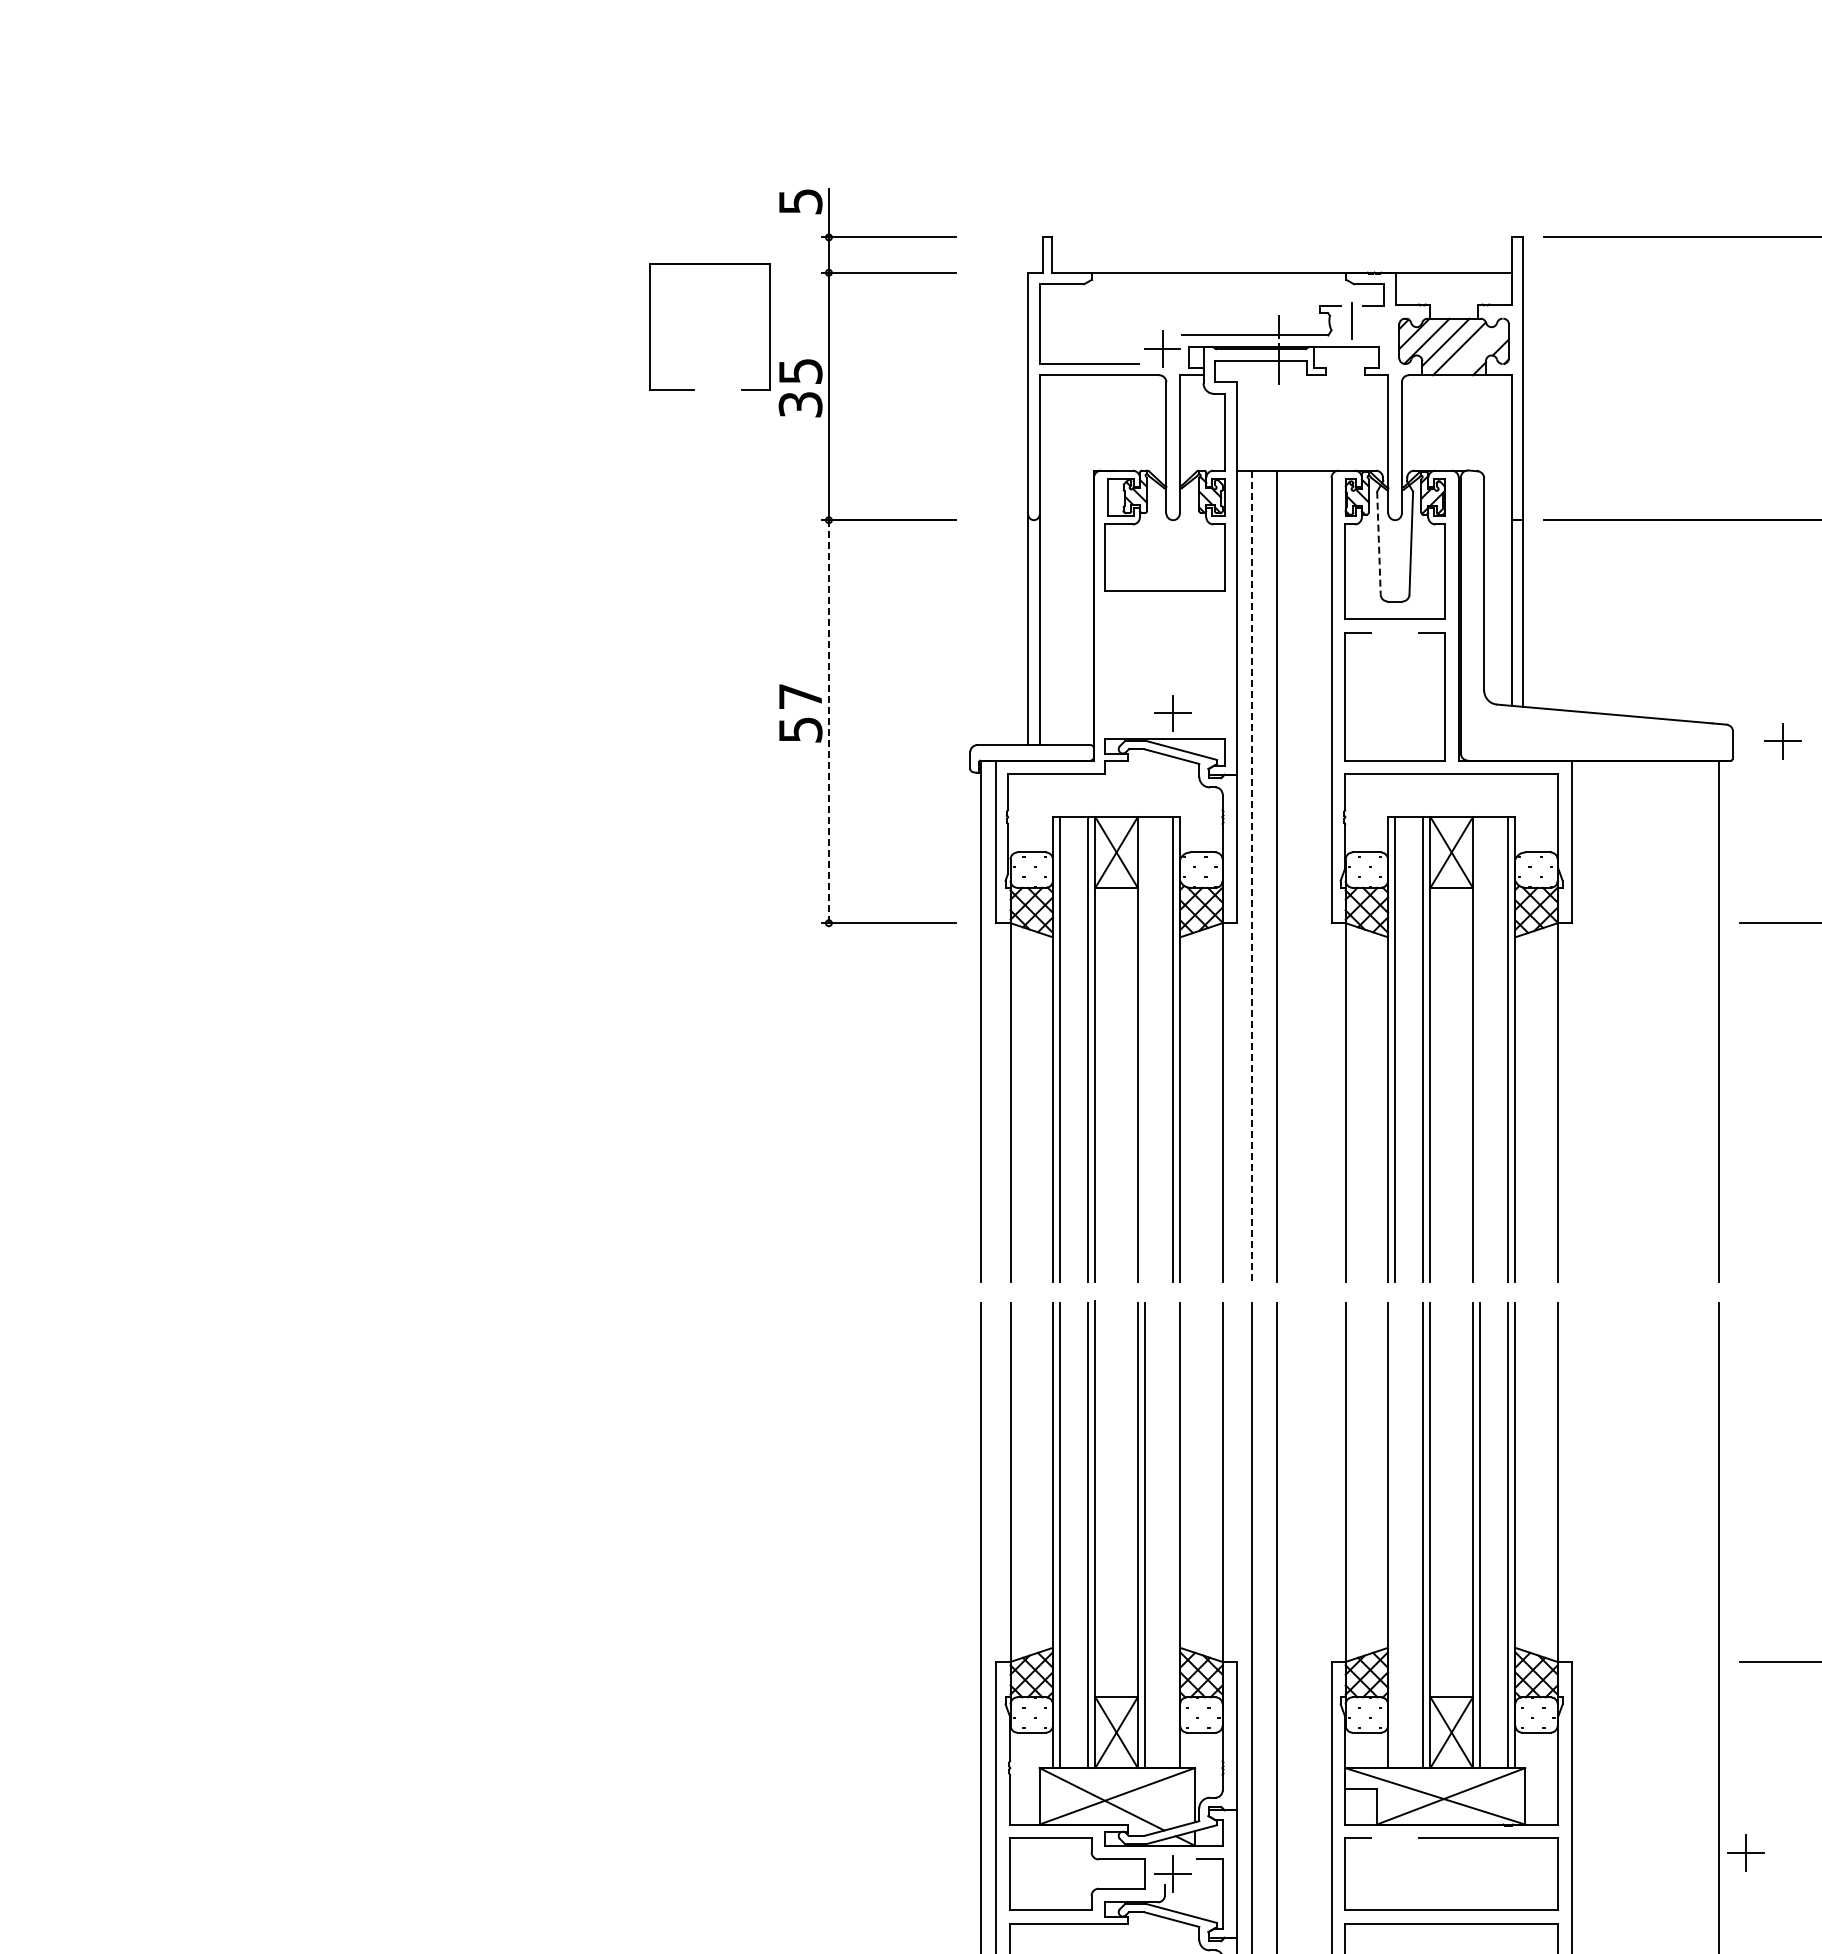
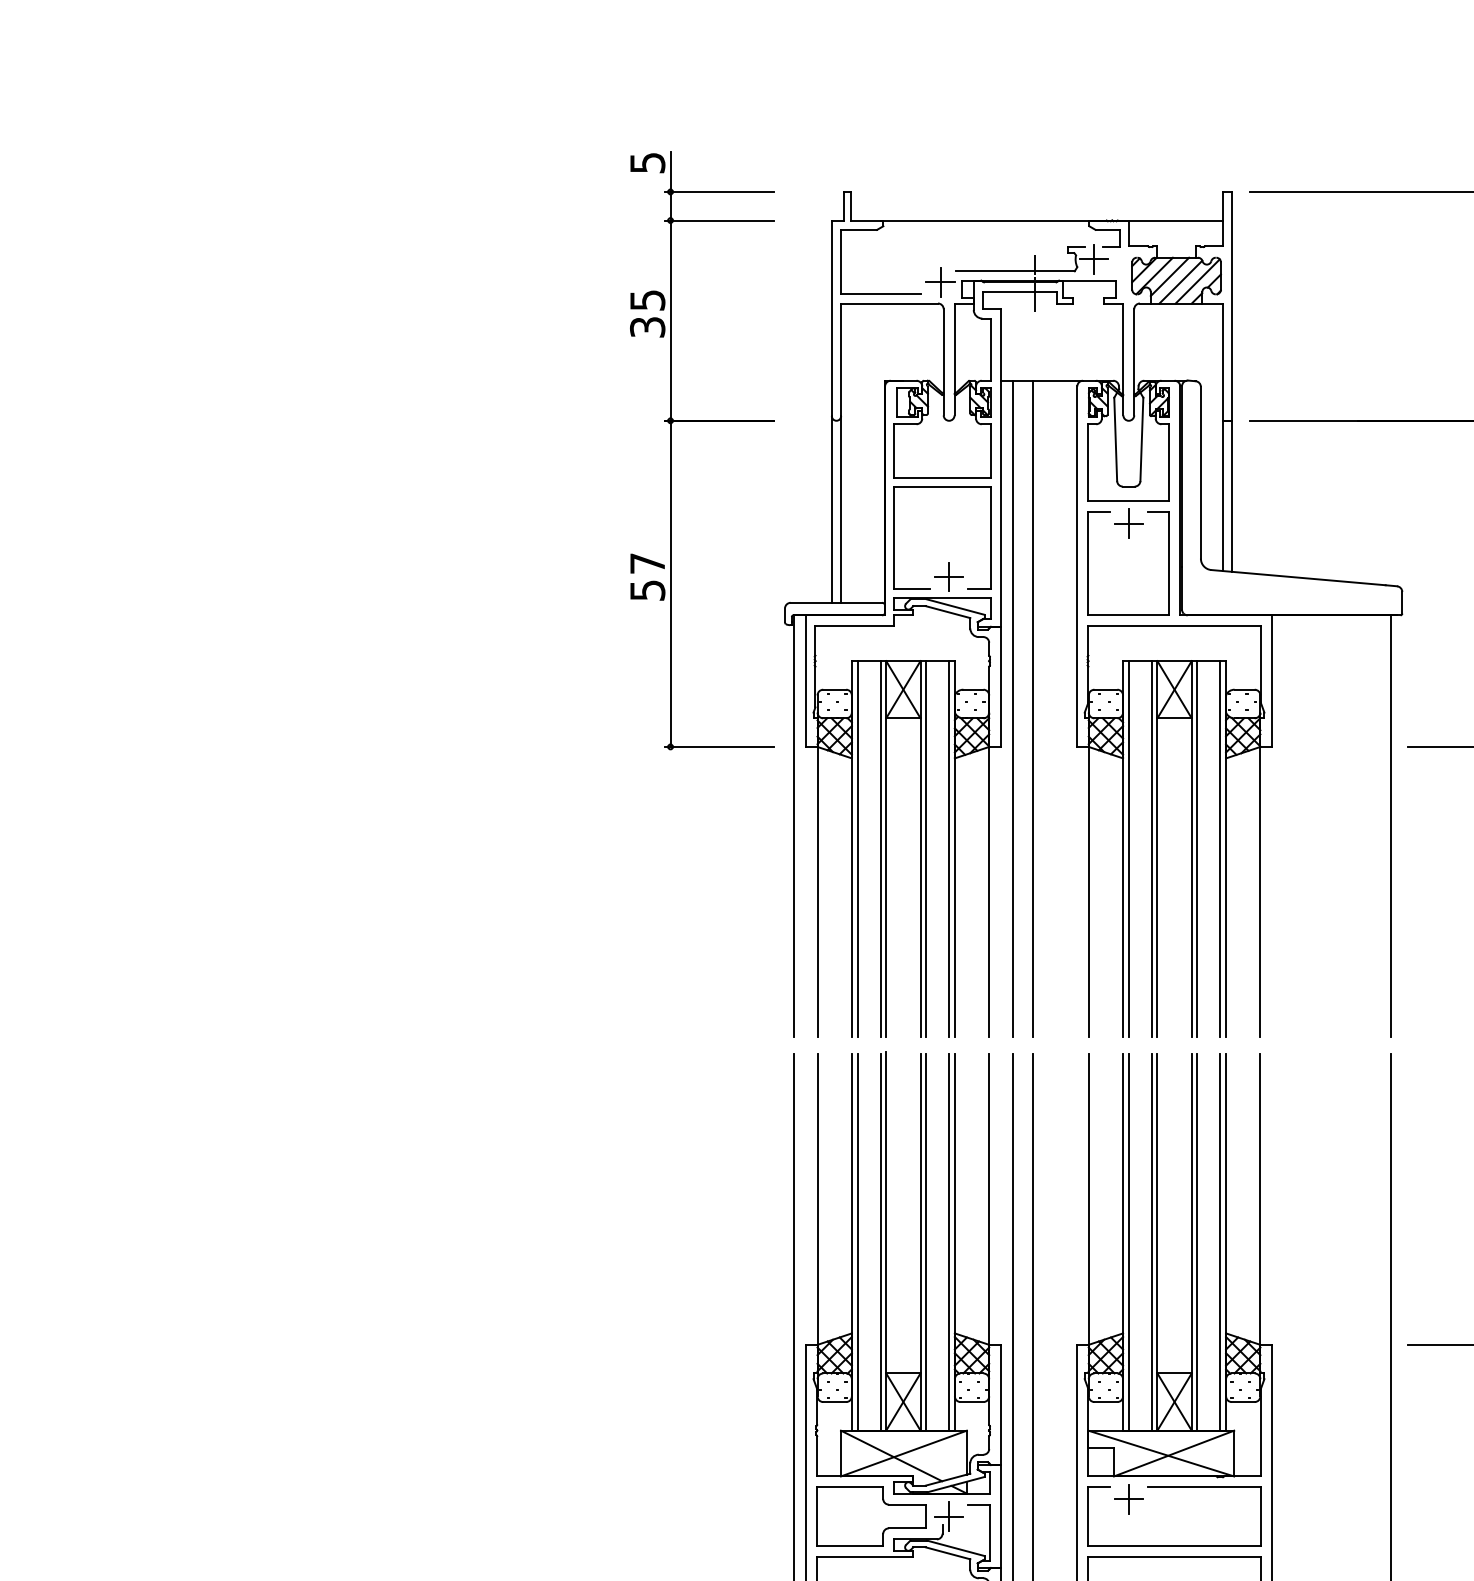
line: (1351, 320) -> (1093, 259), added
part: (650, 326) -> (894, 537), moved
line: (1480, 347) -> (1197, 281), added
line: (1378, 543) -> (1115, 439), dashed -> solid
line: (828, 722) -> (670, 584), dashed -> solid
part: (1782, 741) -> (1128, 523), moved
line: (1252, 876) -> (1013, 709), dashed -> solid
line: (1144, 1049) -> (925, 849), added
line: (1479, 1049) -> (1197, 849), added
line: (1173, 1535) -> (949, 1242), added
line: (1395, 1535) -> (1129, 1242), added
part: (1745, 1852) -> (1128, 1499), moved

